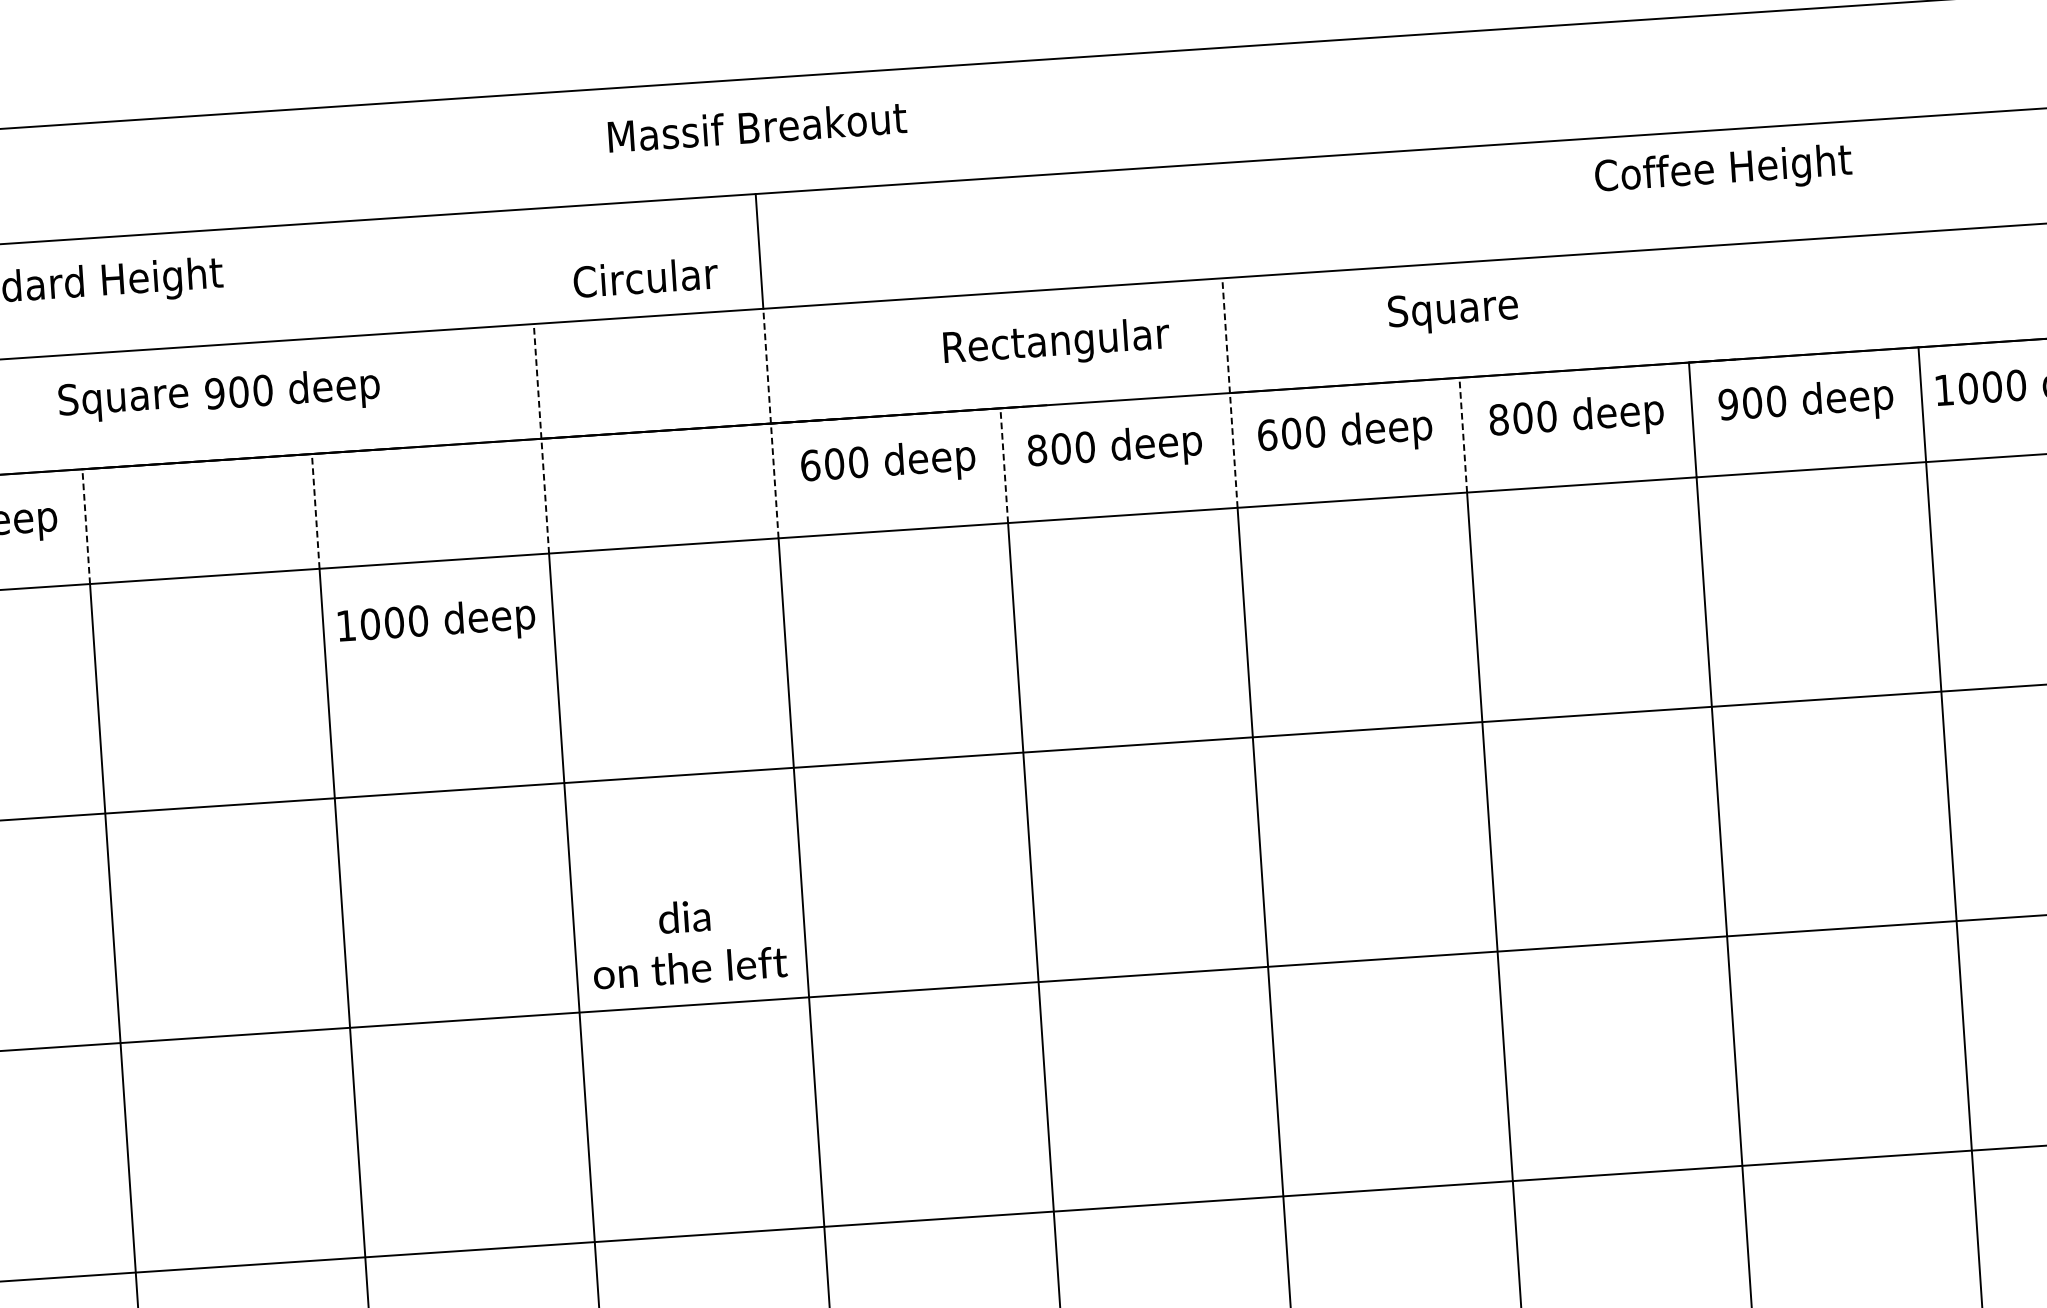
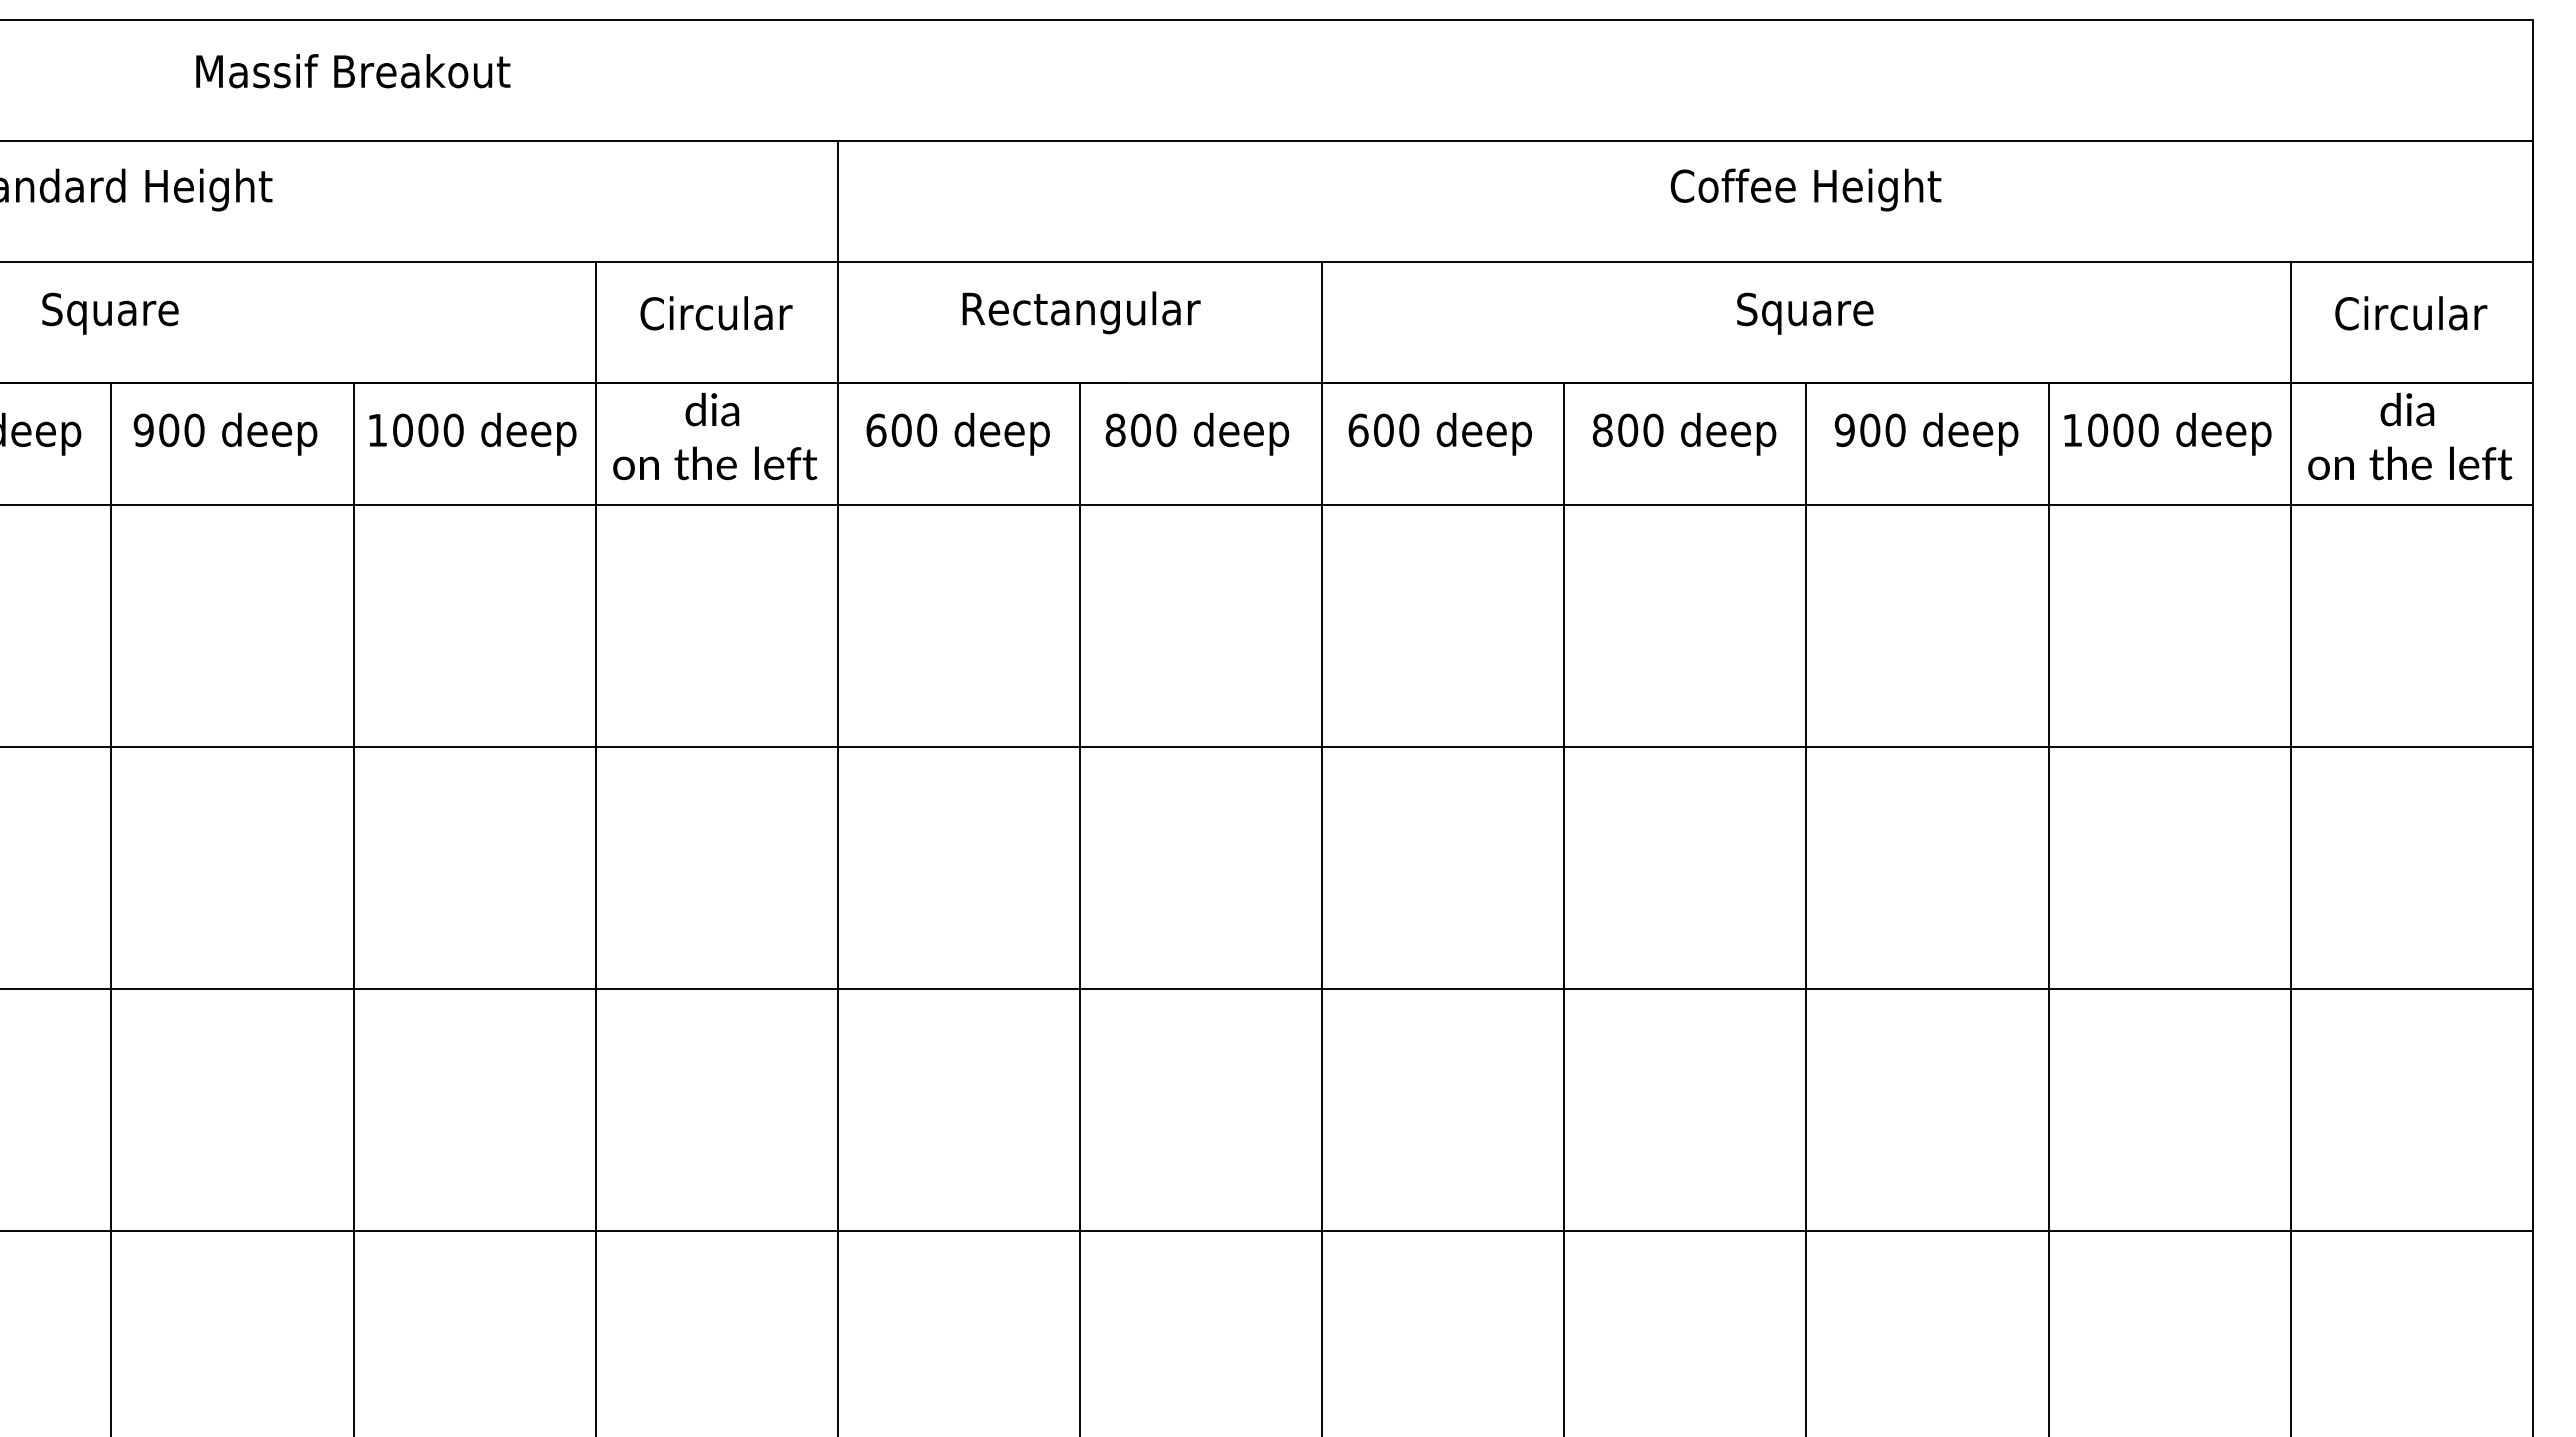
text: (757, 127) -> (353, 71), moved
text: (1723, 170) -> (1805, 189), moved
text: (645, 277) -> (716, 313), moved
text: (1453, 311) -> (1805, 313), moved
text: (1056, 343) -> (1081, 312), moved
text: (292, 391) -> (225, 433), moved
line: (1230, 392) -> (1322, 382), dashed -> solid
text: (123, 399) -> (110, 313), moved
line: (770, 422) -> (837, 382), dashed -> solid
line: (1463, 435) -> (1564, 444), dashed -> solid
line: (541, 437) -> (595, 382), dashed -> solid
line: (1003, 466) -> (1079, 444), dashed -> solid
line: (315, 511) -> (353, 444), dashed -> solid
line: (86, 527) -> (111, 444), dashed -> solid
text: (436, 622) -> (472, 433), moved
text: (688, 942) -> (715, 436), moved

